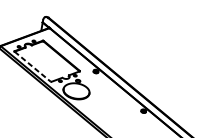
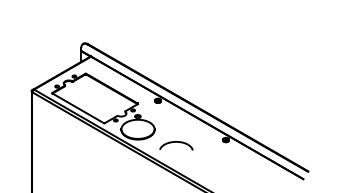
line: (32, 66) -> (78, 108), dashed -> solid
part: (104, 108) -> (176, 145), added

